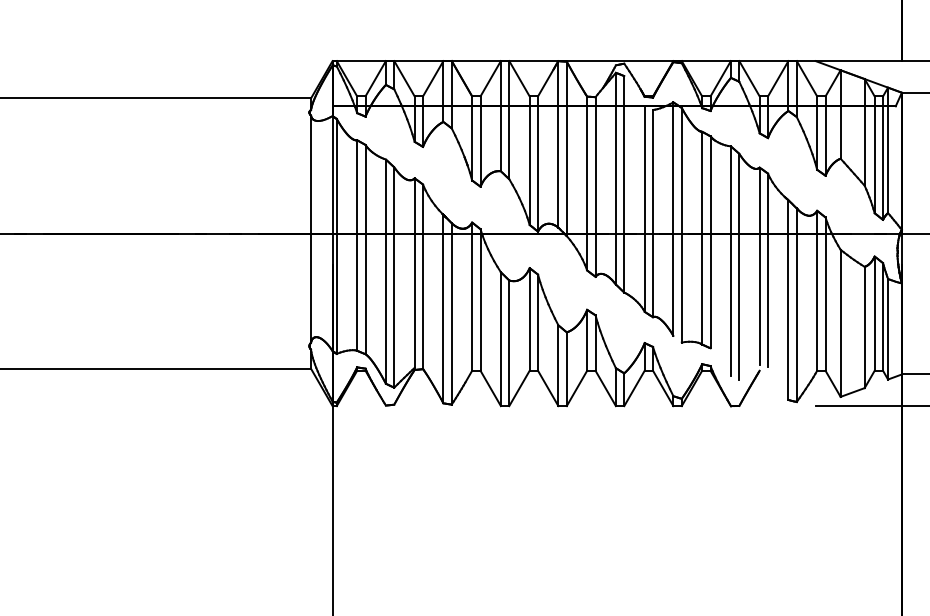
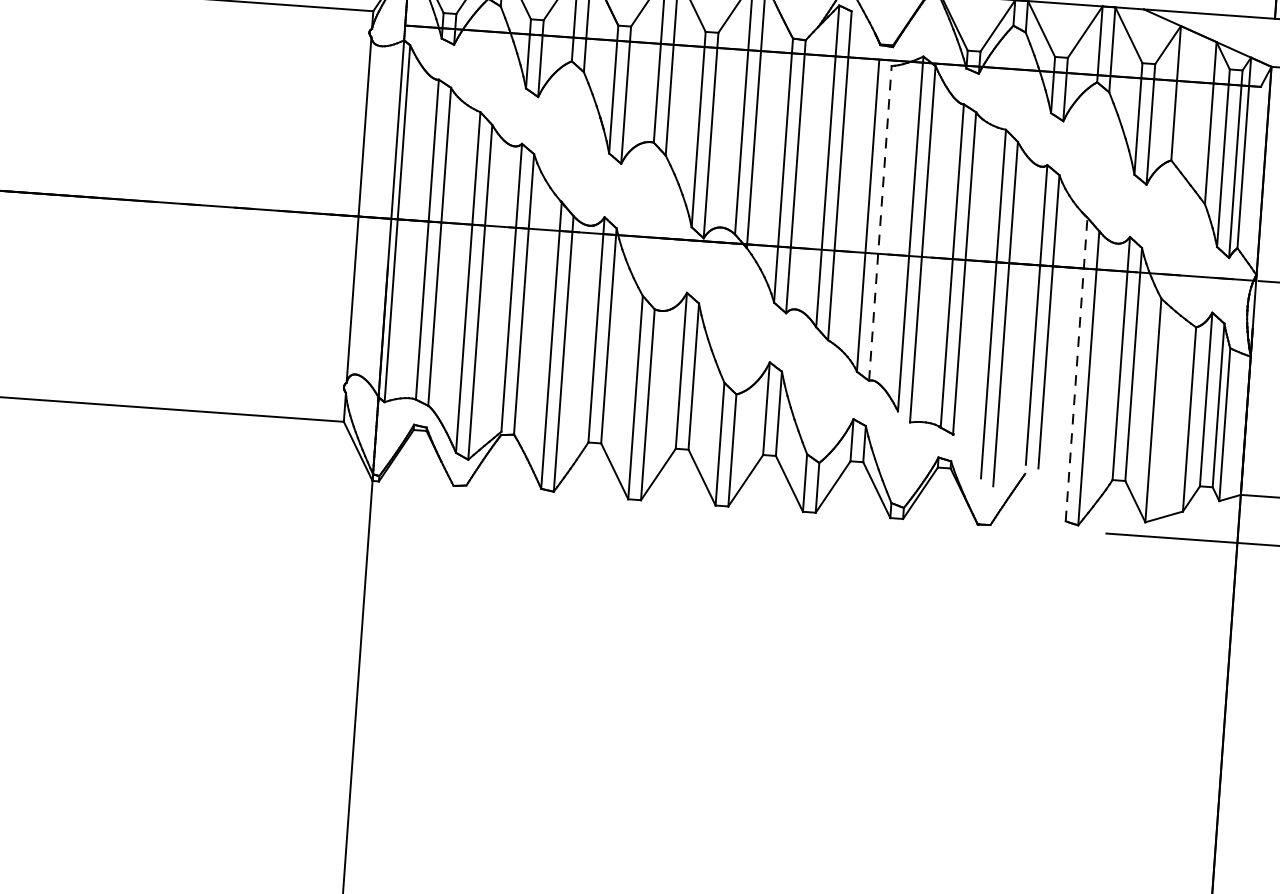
line: (653, 213) -> (881, 223), solid -> dashed
line: (788, 300) -> (1076, 370), solid -> dashed

